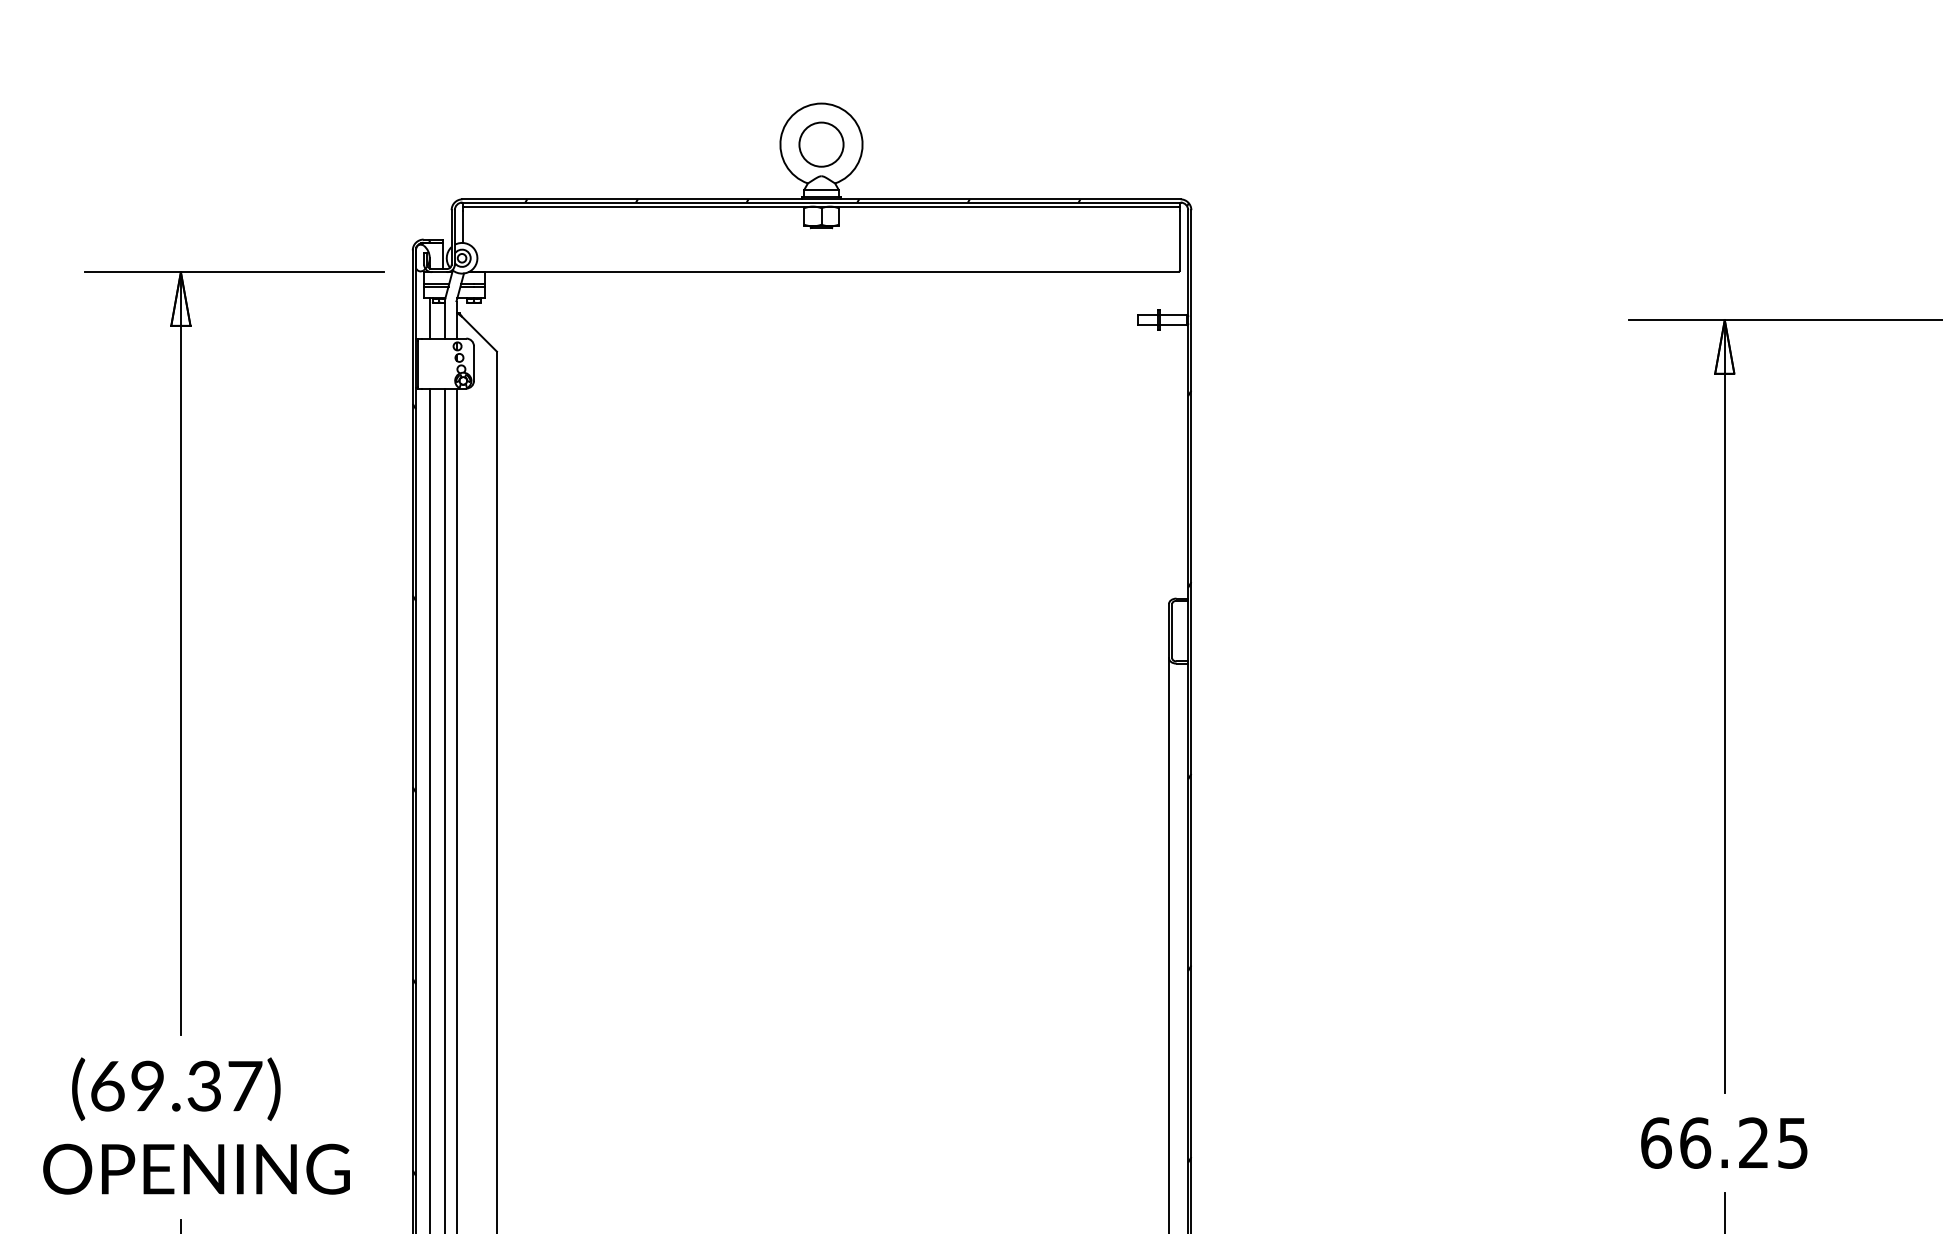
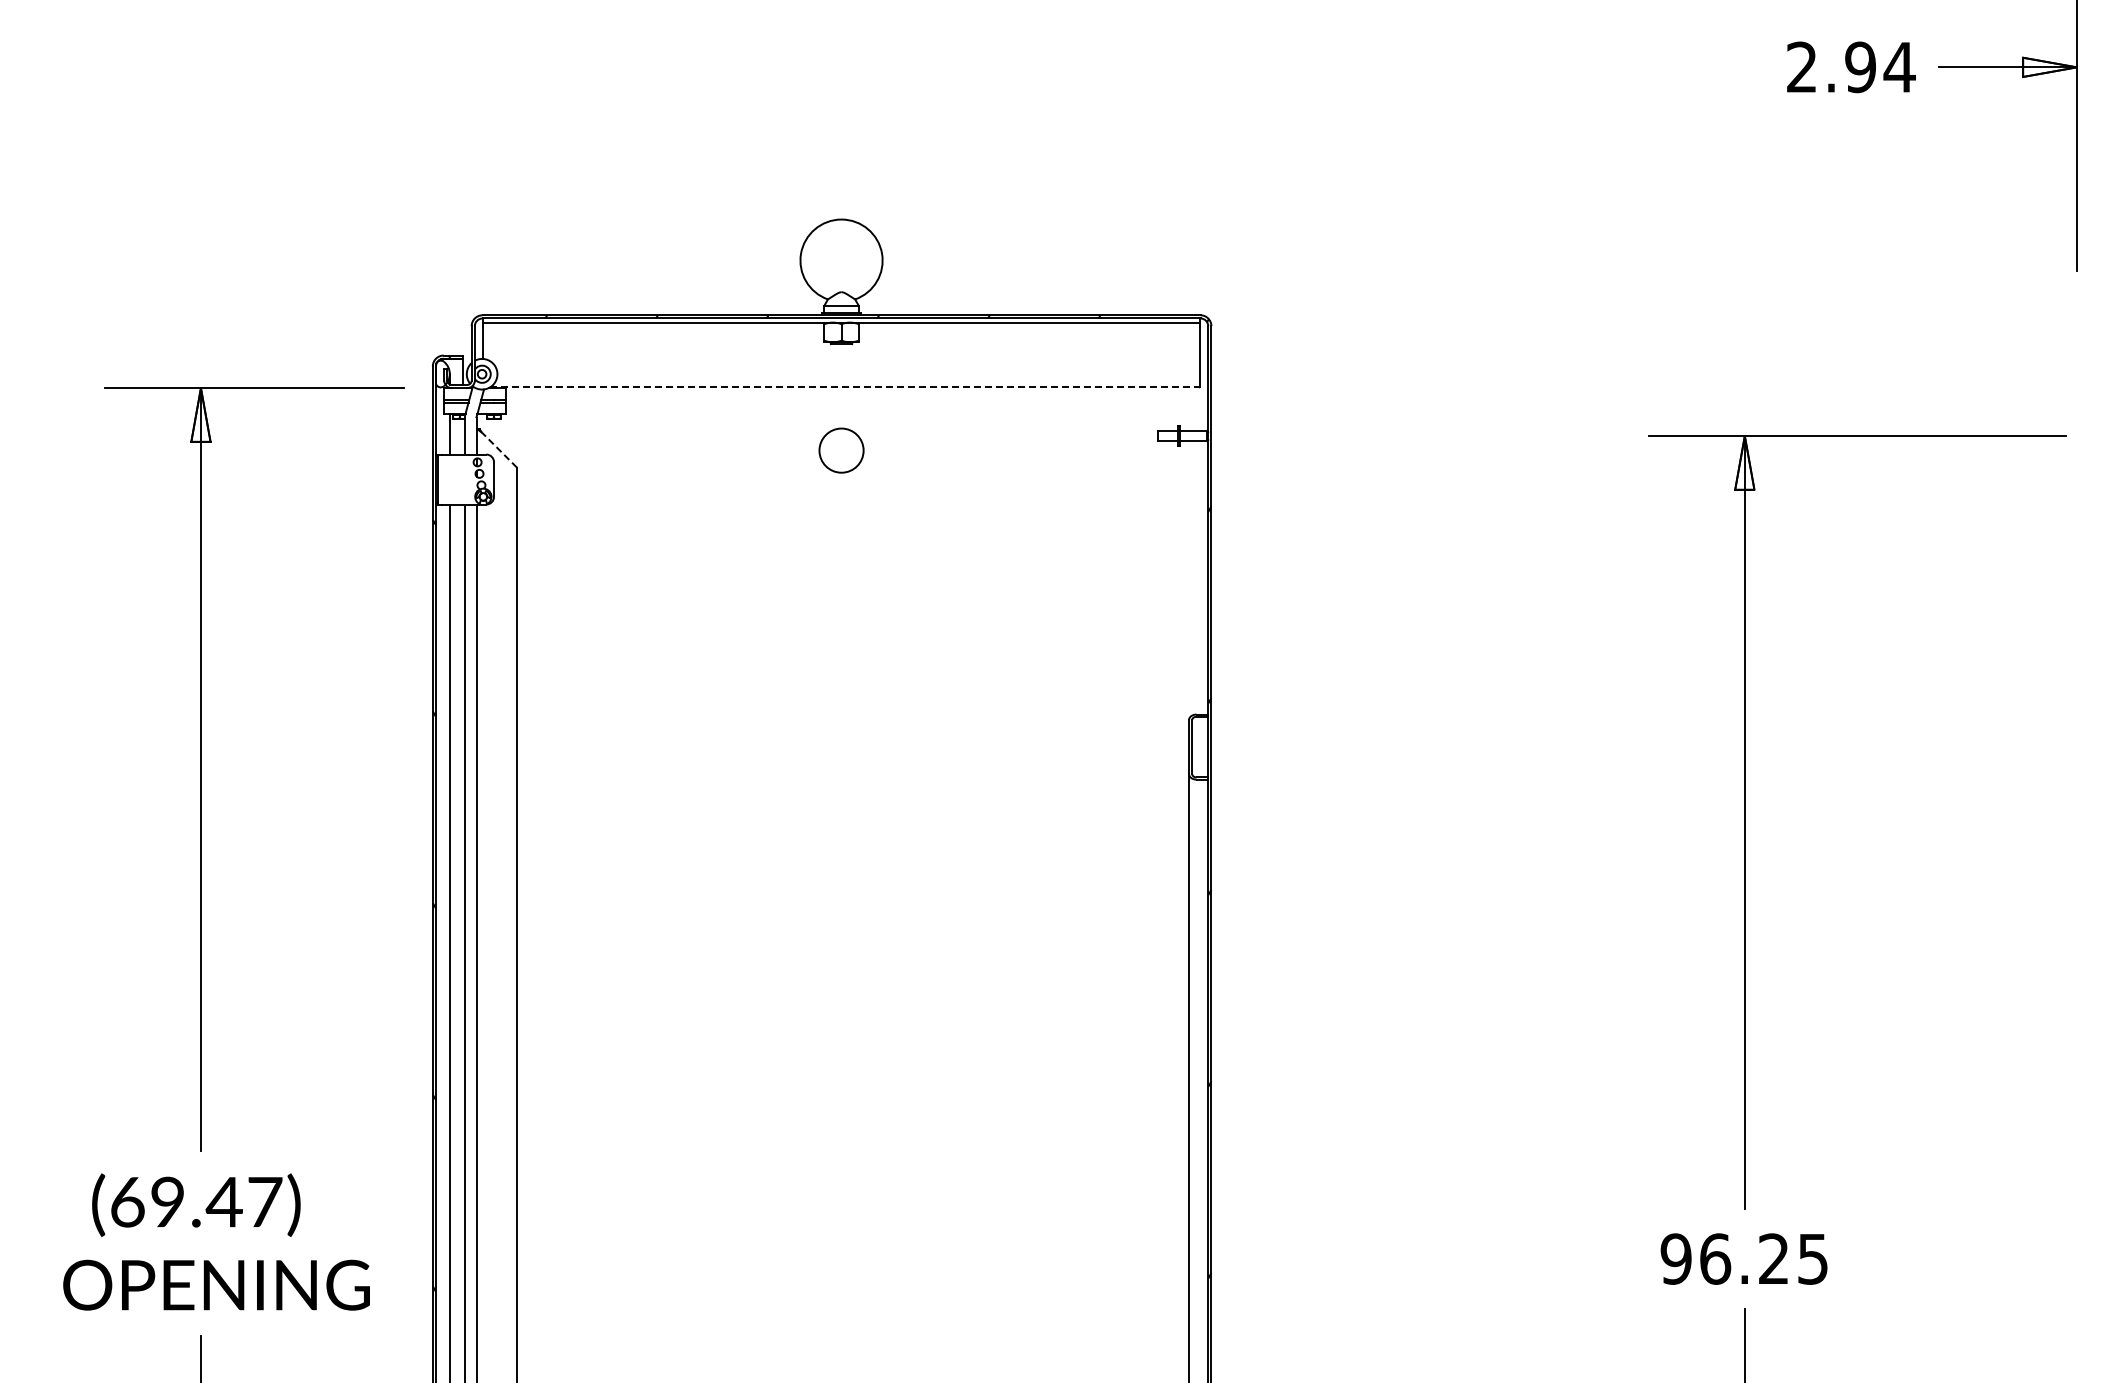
circle: (821, 144) -> (841, 450), moved
line: (824, 271) -> (844, 387), solid -> dashed
line: (479, 334) -> (499, 450), solid -> dashed
text: (203, 1085) -> (223, 1201), (69.37) -> (69.47)
text: (1656, 1142) -> (1676, 1258), 66.25 -> 96.25

